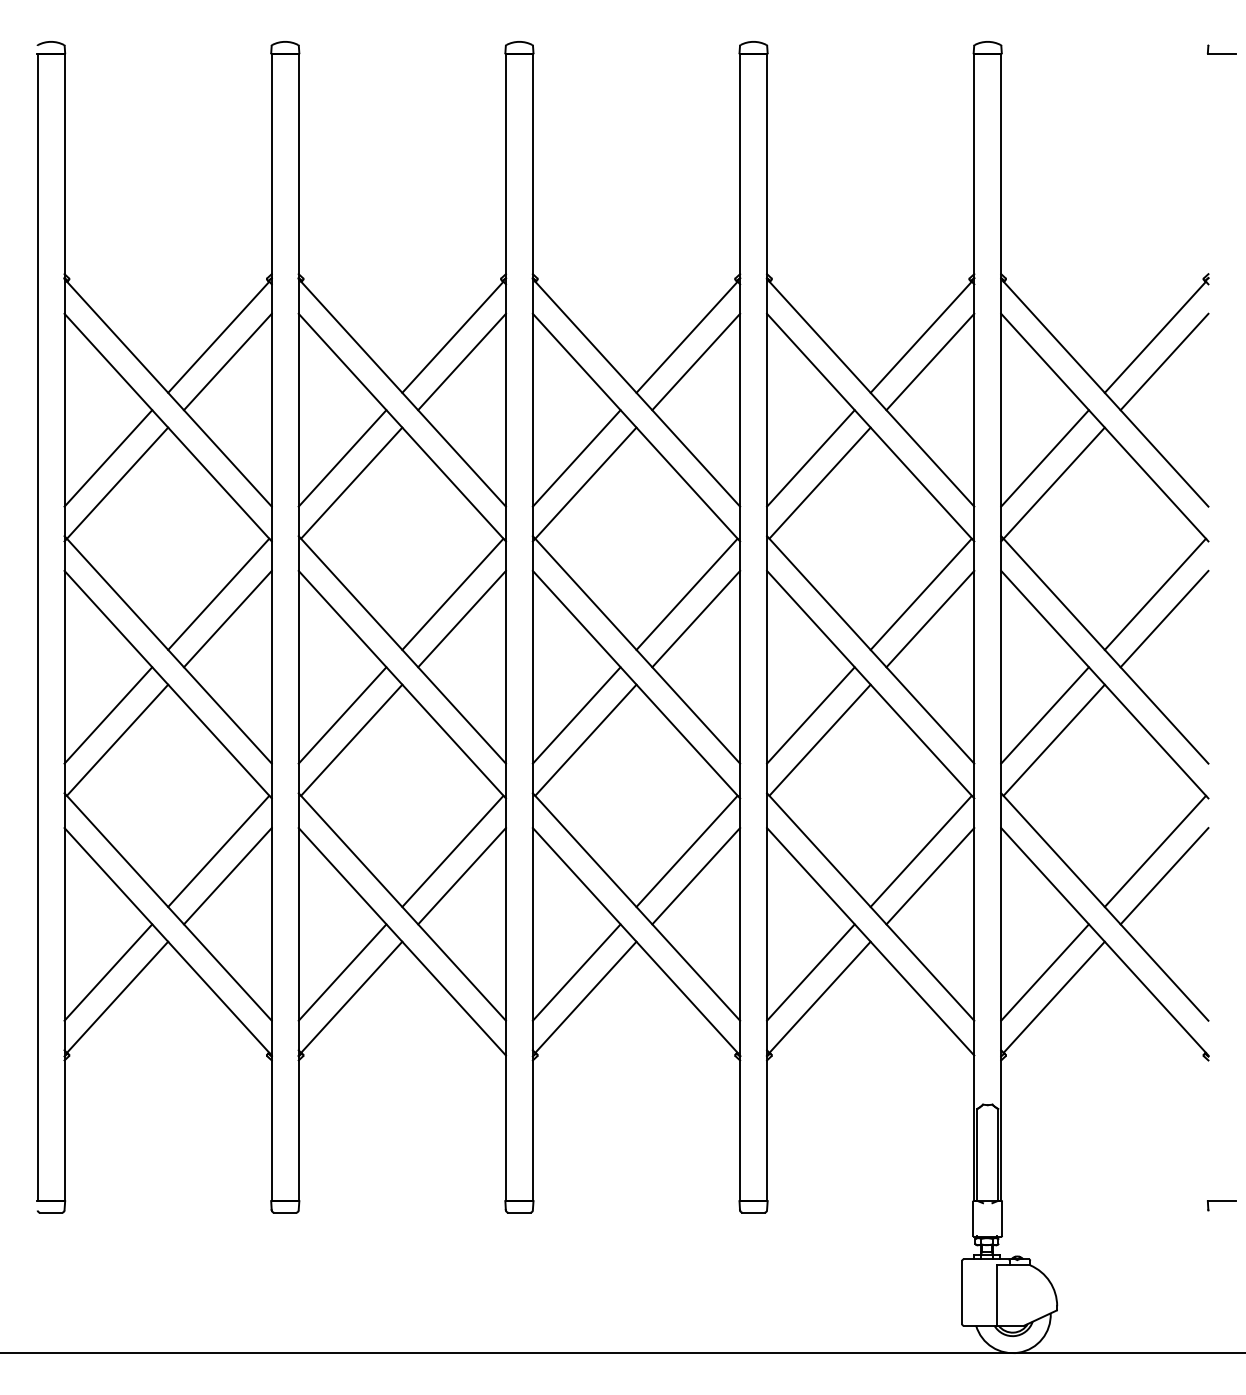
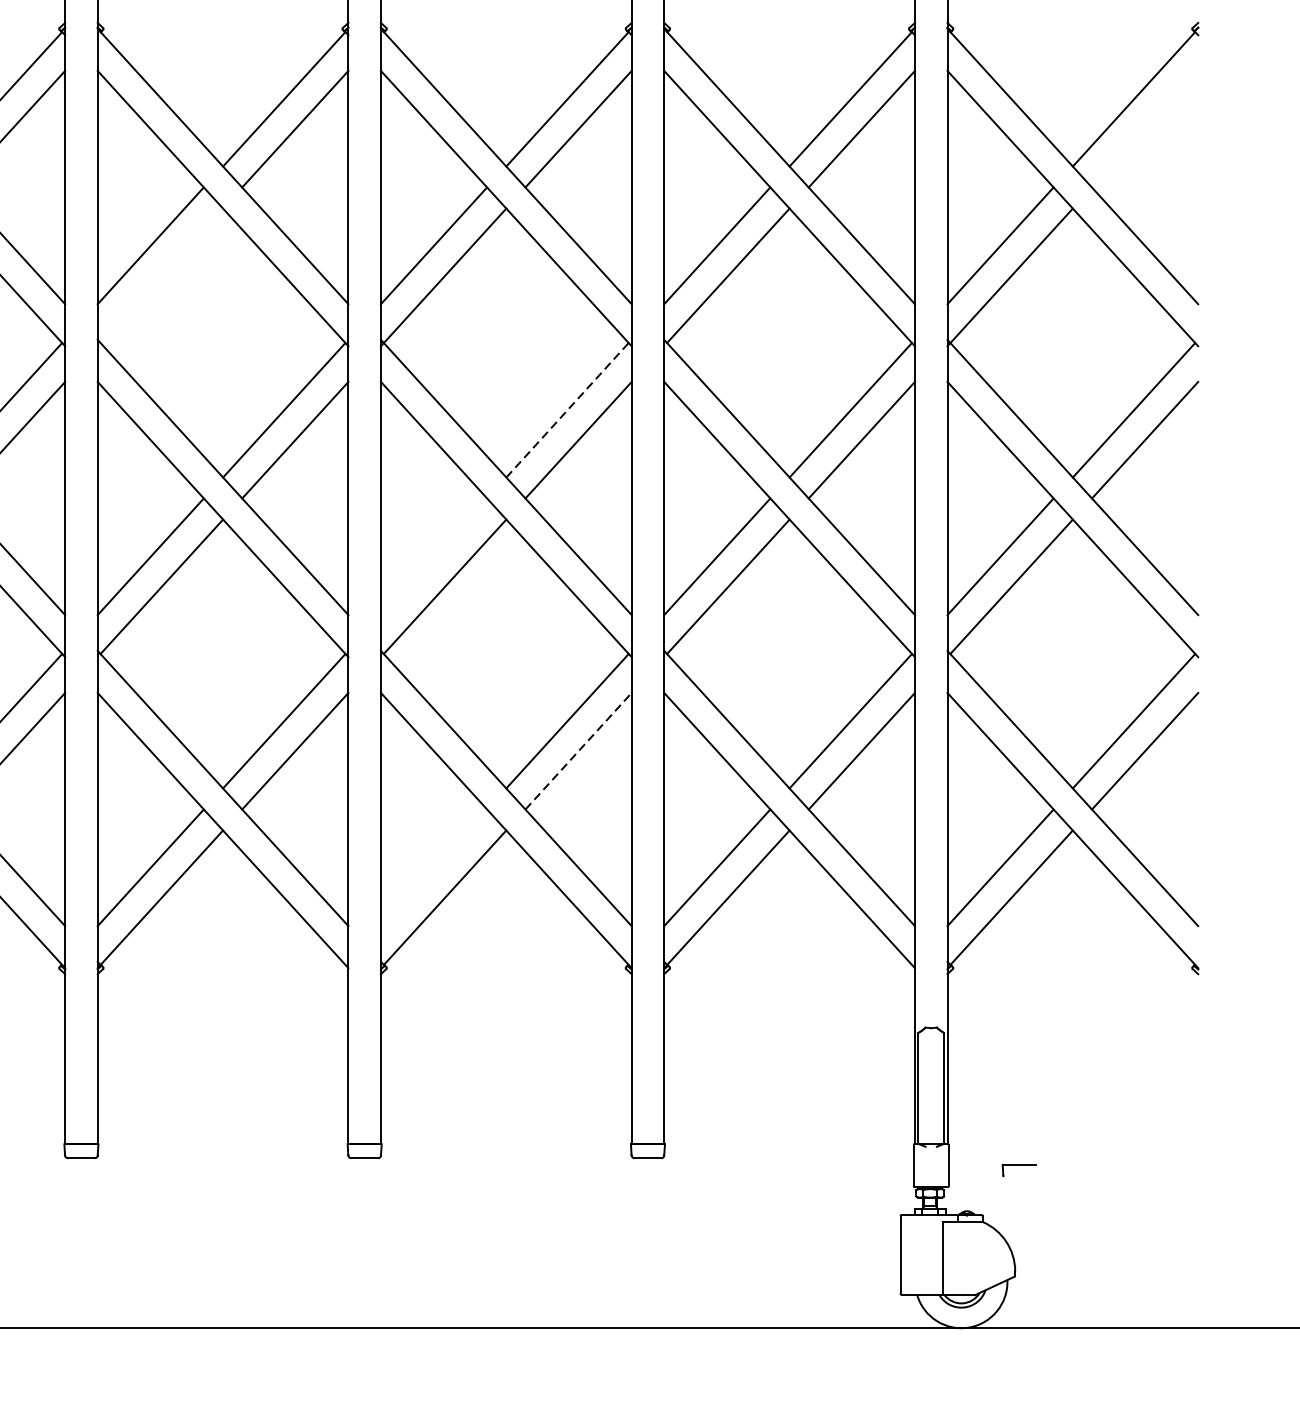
line: (1164, 361) -> (1145, 128), removed
line: (351, 482) -> (161, 274), removed
line: (687, 593) -> (568, 409), solid -> dashed
line: (576, 715) -> (433, 556), removed
line: (696, 875) -> (578, 750), solid -> dashed
line: (576, 972) -> (433, 867), removed
part: (1221, 1205) -> (1019, 1170), moved

